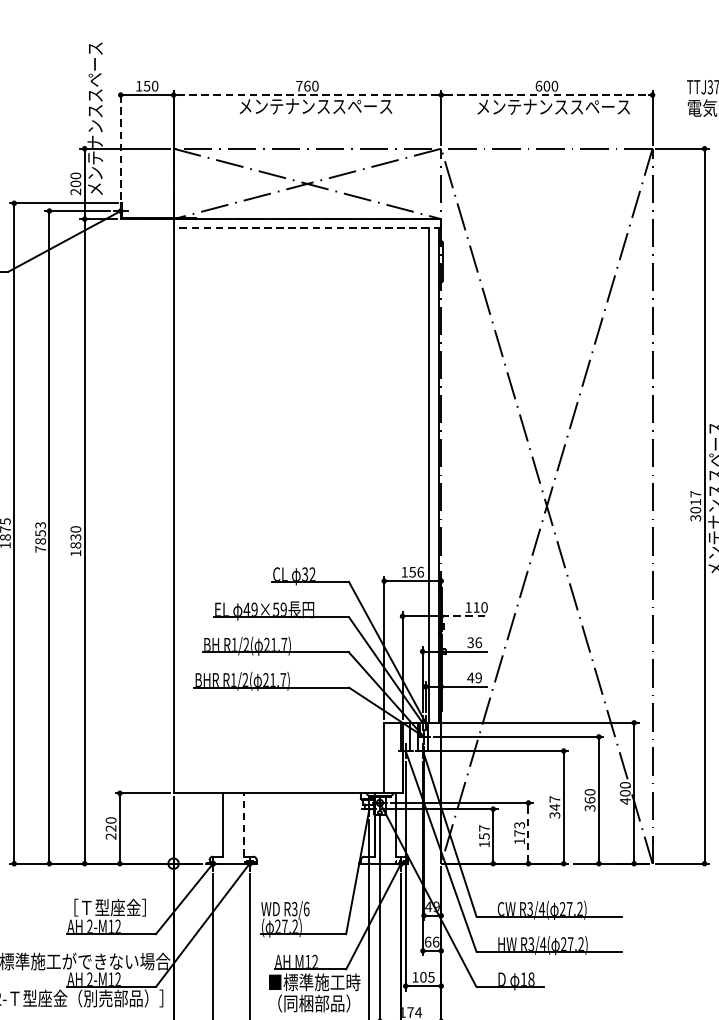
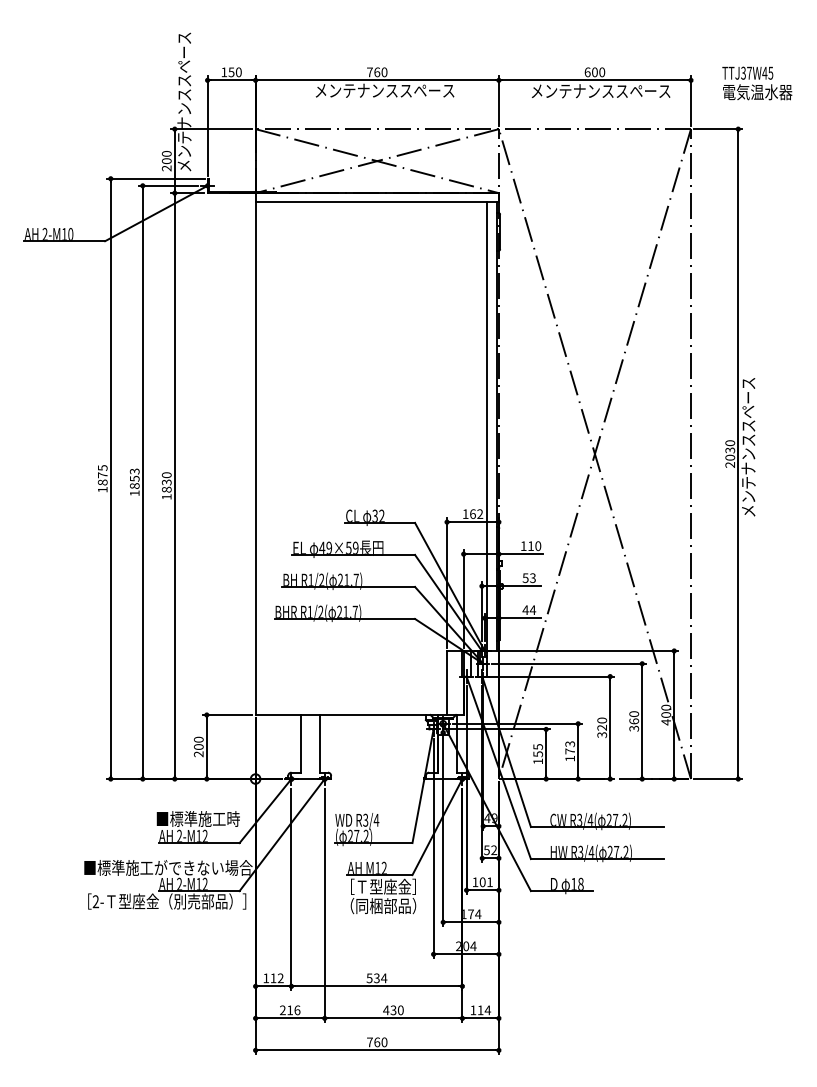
line: (307, 95) -> (377, 80), dashed -> solid
line: (546, 95) -> (594, 80), dashed -> solid
line: (120, 144) -> (207, 125), dashed -> solid
line: (307, 228) -> (377, 201), dashed -> solid
text: (696, 505) -> (730, 453), 3017 -> 2030
text: (40, 549) -> (134, 493), 7853 -> 1853
text: (416, 572) -> (476, 514), 156 -> 162
line: (466, 616) -> (521, 554), dashed -> solid
text: (474, 641) -> (529, 577), 36 -> 53
text: (478, 678) -> (532, 610), 49 -> 44
text: (555, 803) -> (602, 724), 347 -> 320
line: (243, 824) -> (319, 743), dashed -> solid
text: (110, 827) -> (198, 746), 220 -> 200
text: (484, 827) -> (538, 746), 157 -> 155
line: (528, 833) -> (578, 751), dashed -> solid
text: (109, 907) -> (197, 818), ［Ｔ型座金］ -> ■標準施工時
text: (306, 908) -> (376, 819), R3/6 -> R3/4
text: (432, 942) -> (490, 850), 66 -> 52
text: (430, 977) -> (489, 882), 105 -> 101
text: (314, 981) -> (383, 886), ■標準施工時 -> ［Ｔ型座金］

